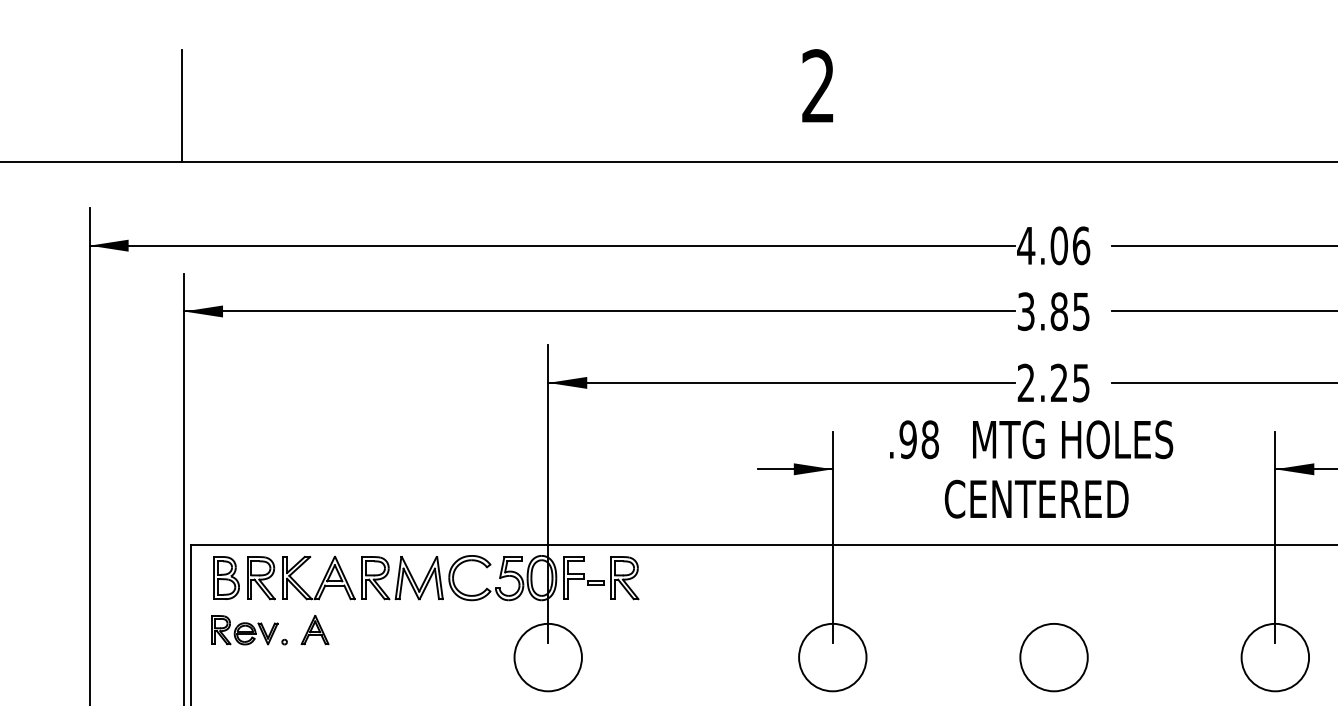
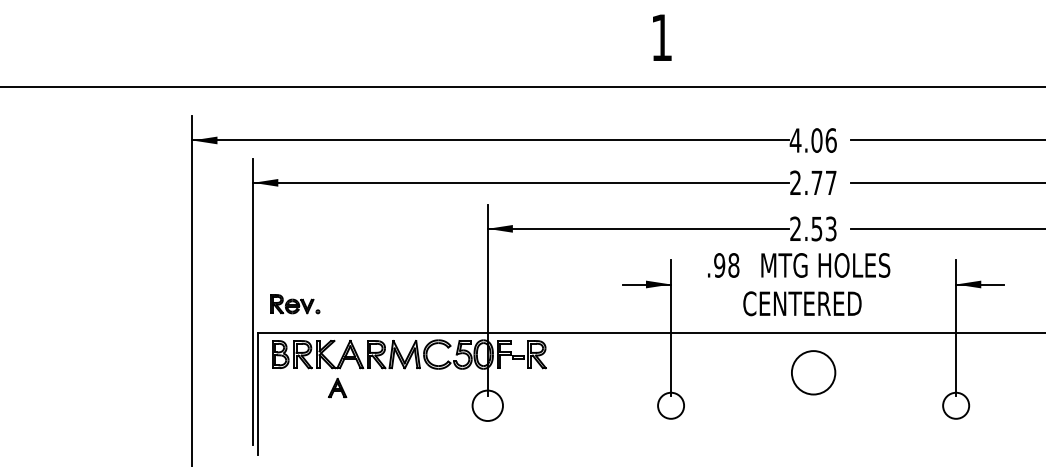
text: (817, 84) -> (661, 36), 2 -> 1
line: (182, 106) -> (252, 50), removed
text: (1053, 310) -> (813, 182), 3.85 -> 2.77
text: (1069, 382) -> (823, 228), 2.25 -> 2.53
part: (249, 630) -> (295, 304), moved
circle: (547, 657) -> (487, 405), size x0.7
circle: (831, 657) -> (670, 405), size x0.6
circle: (1053, 657) -> (813, 372), moved
circle: (1274, 657) -> (955, 405), size x0.6

